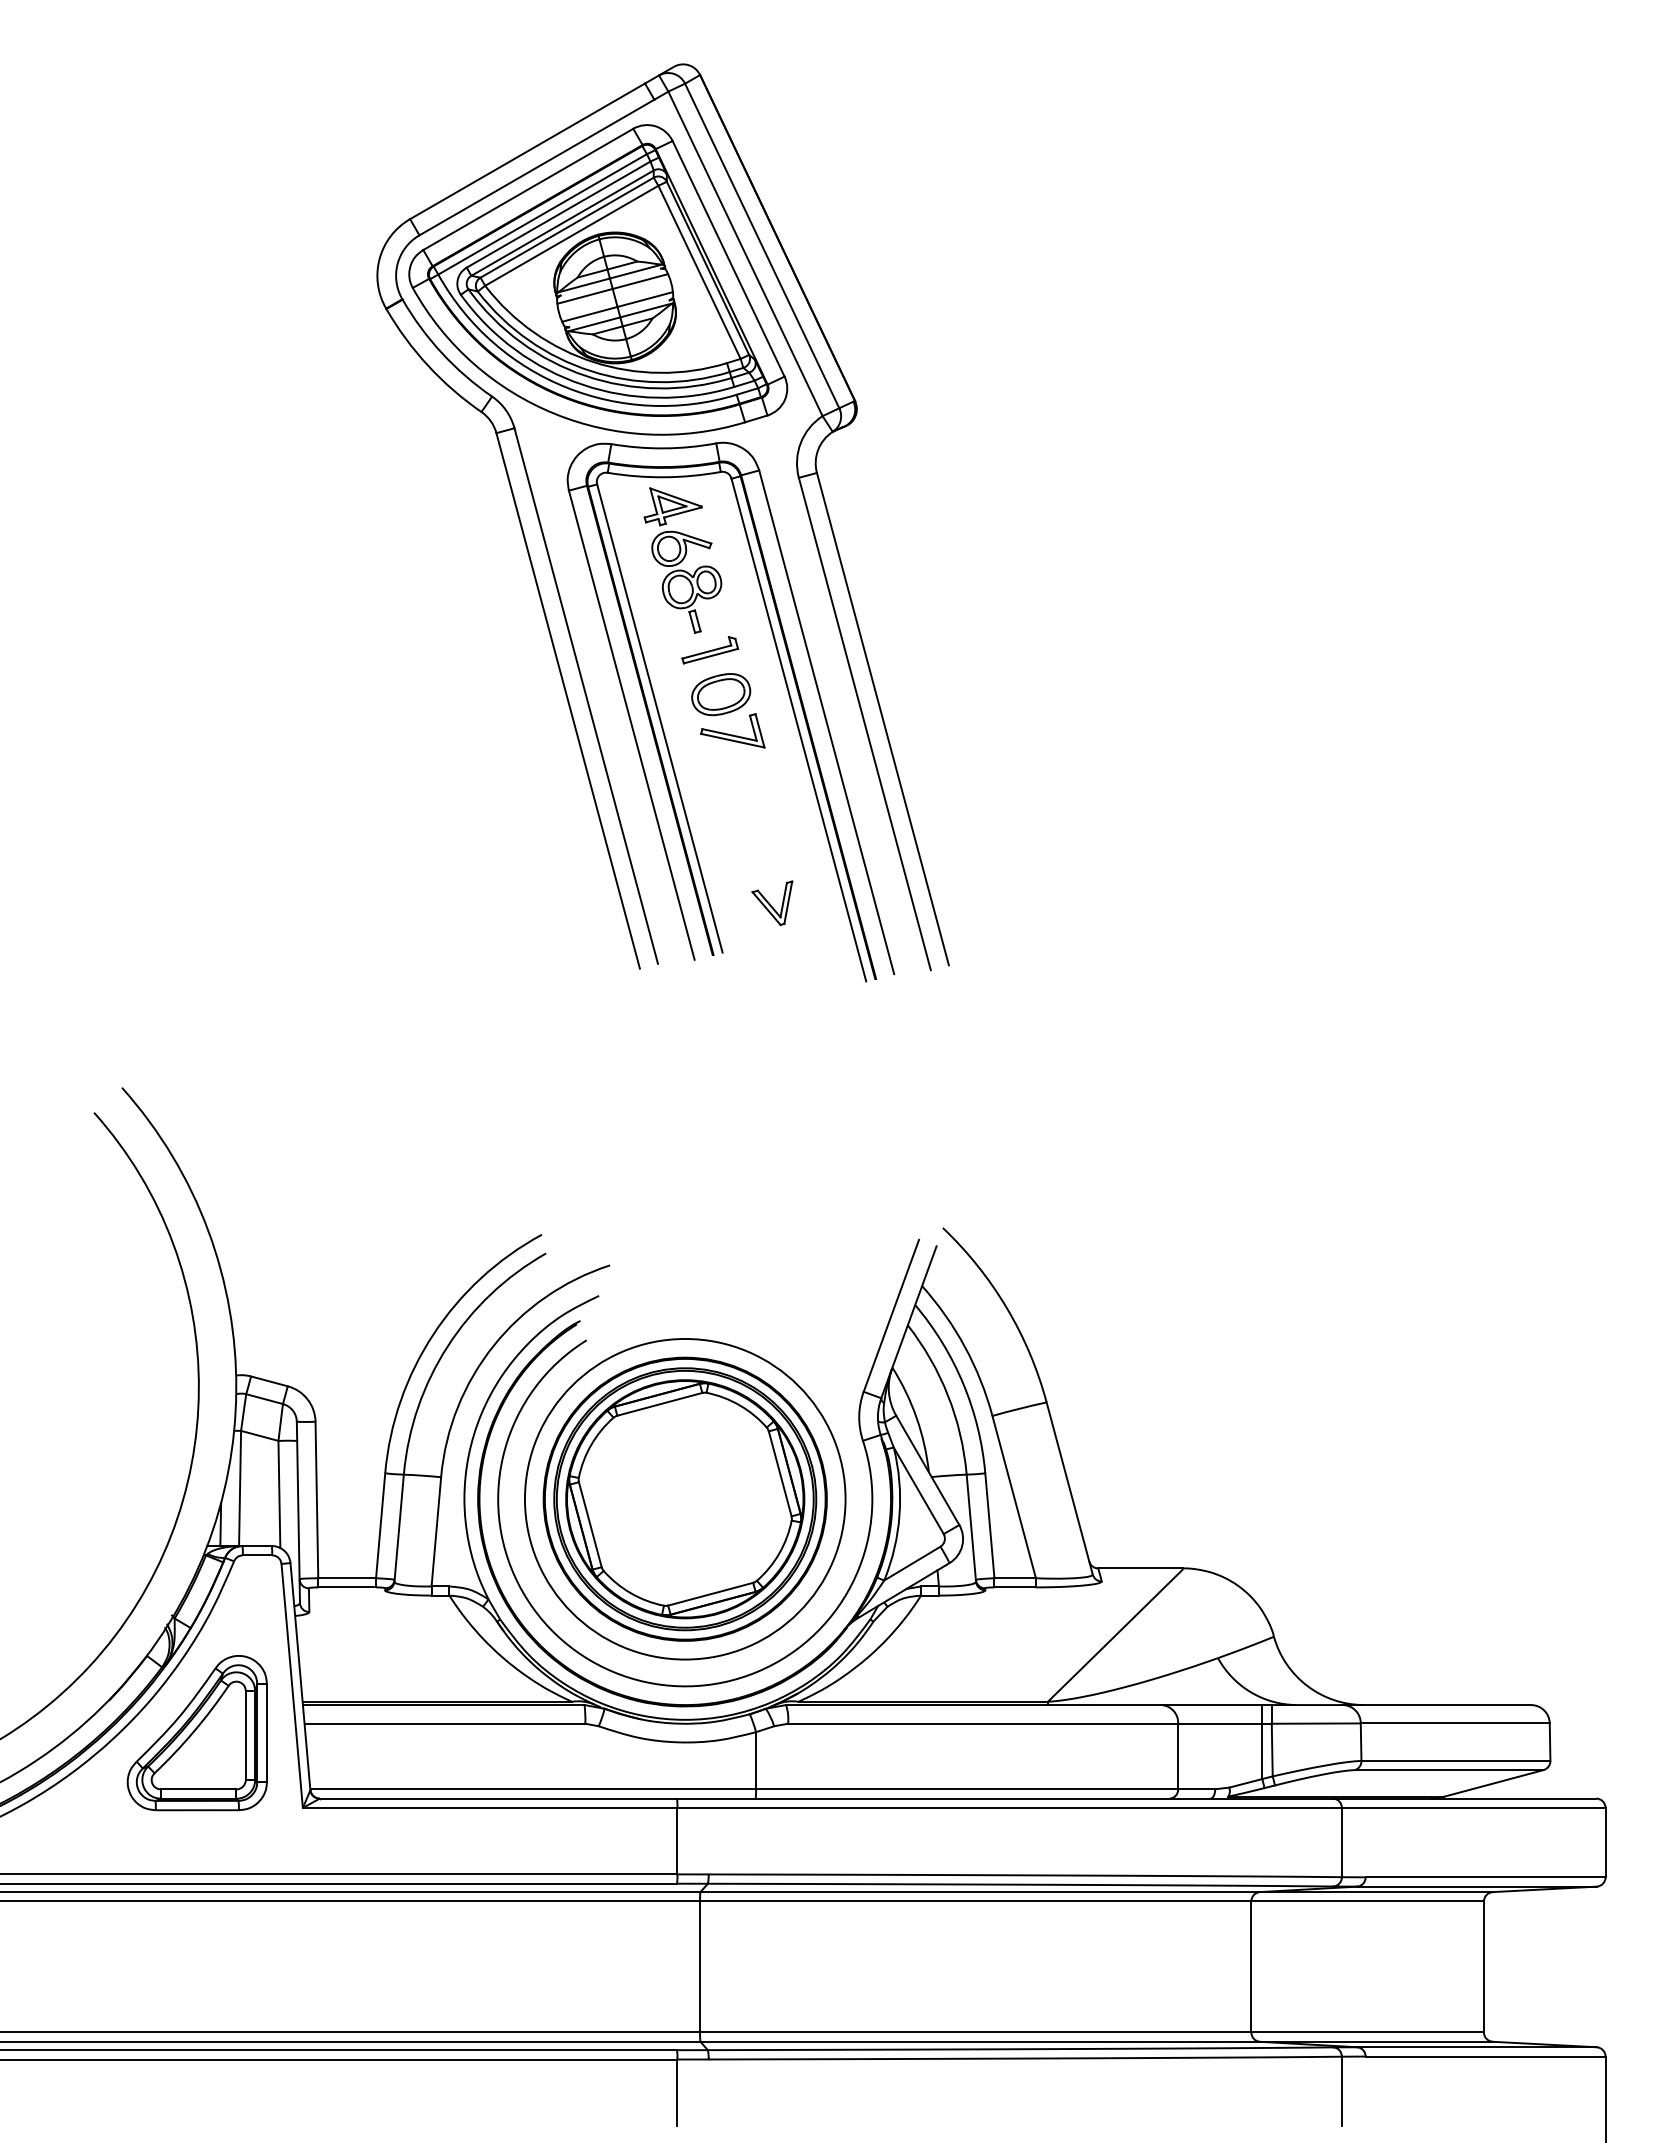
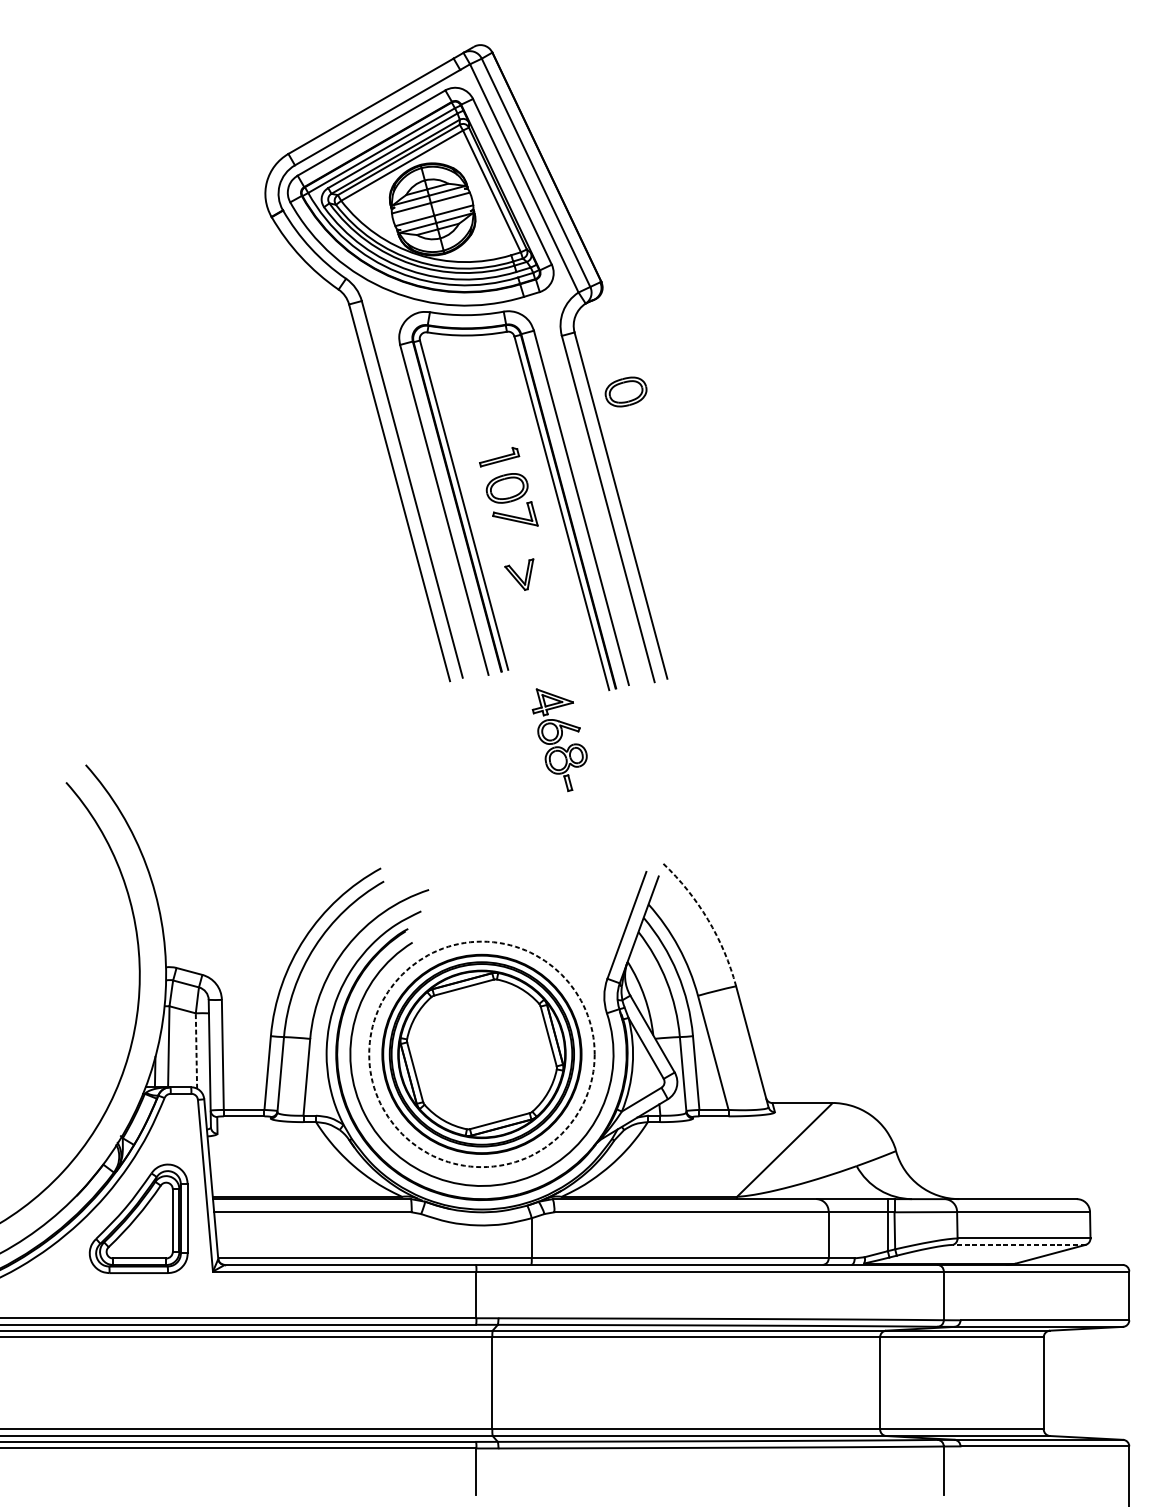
part: (890, 557) -> (626, 391), added
part: (682, 560) -> (559, 740), moved
part: (772, 902) -> (519, 574), moved
arc: (1006, 1308) -> (707, 920), solid -> dashed
line: (279, 1494) -> (196, 1051), solid -> dashed
circle: (684, 1498) -> (481, 1053), solid -> dashed
line: (1448, 1770) -> (1018, 1245), solid -> dashed

